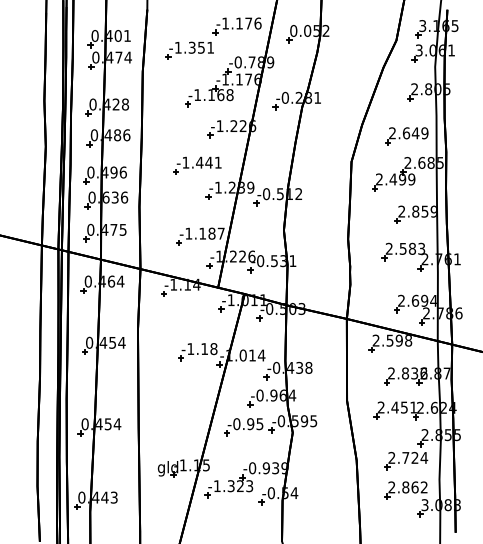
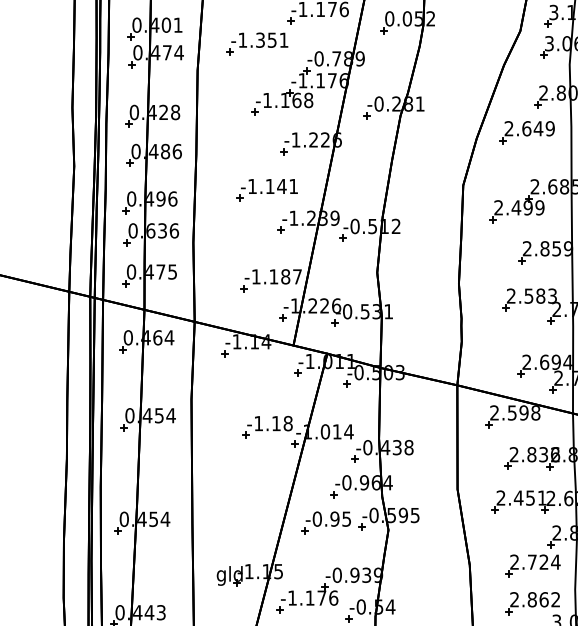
part: (406, 136) -> (526, 132), moved
text: (199, 162) -> (269, 186), -1.441 -> -1.141
text: (240, 486) -> (321, 598), -1.323 -> -1.176

